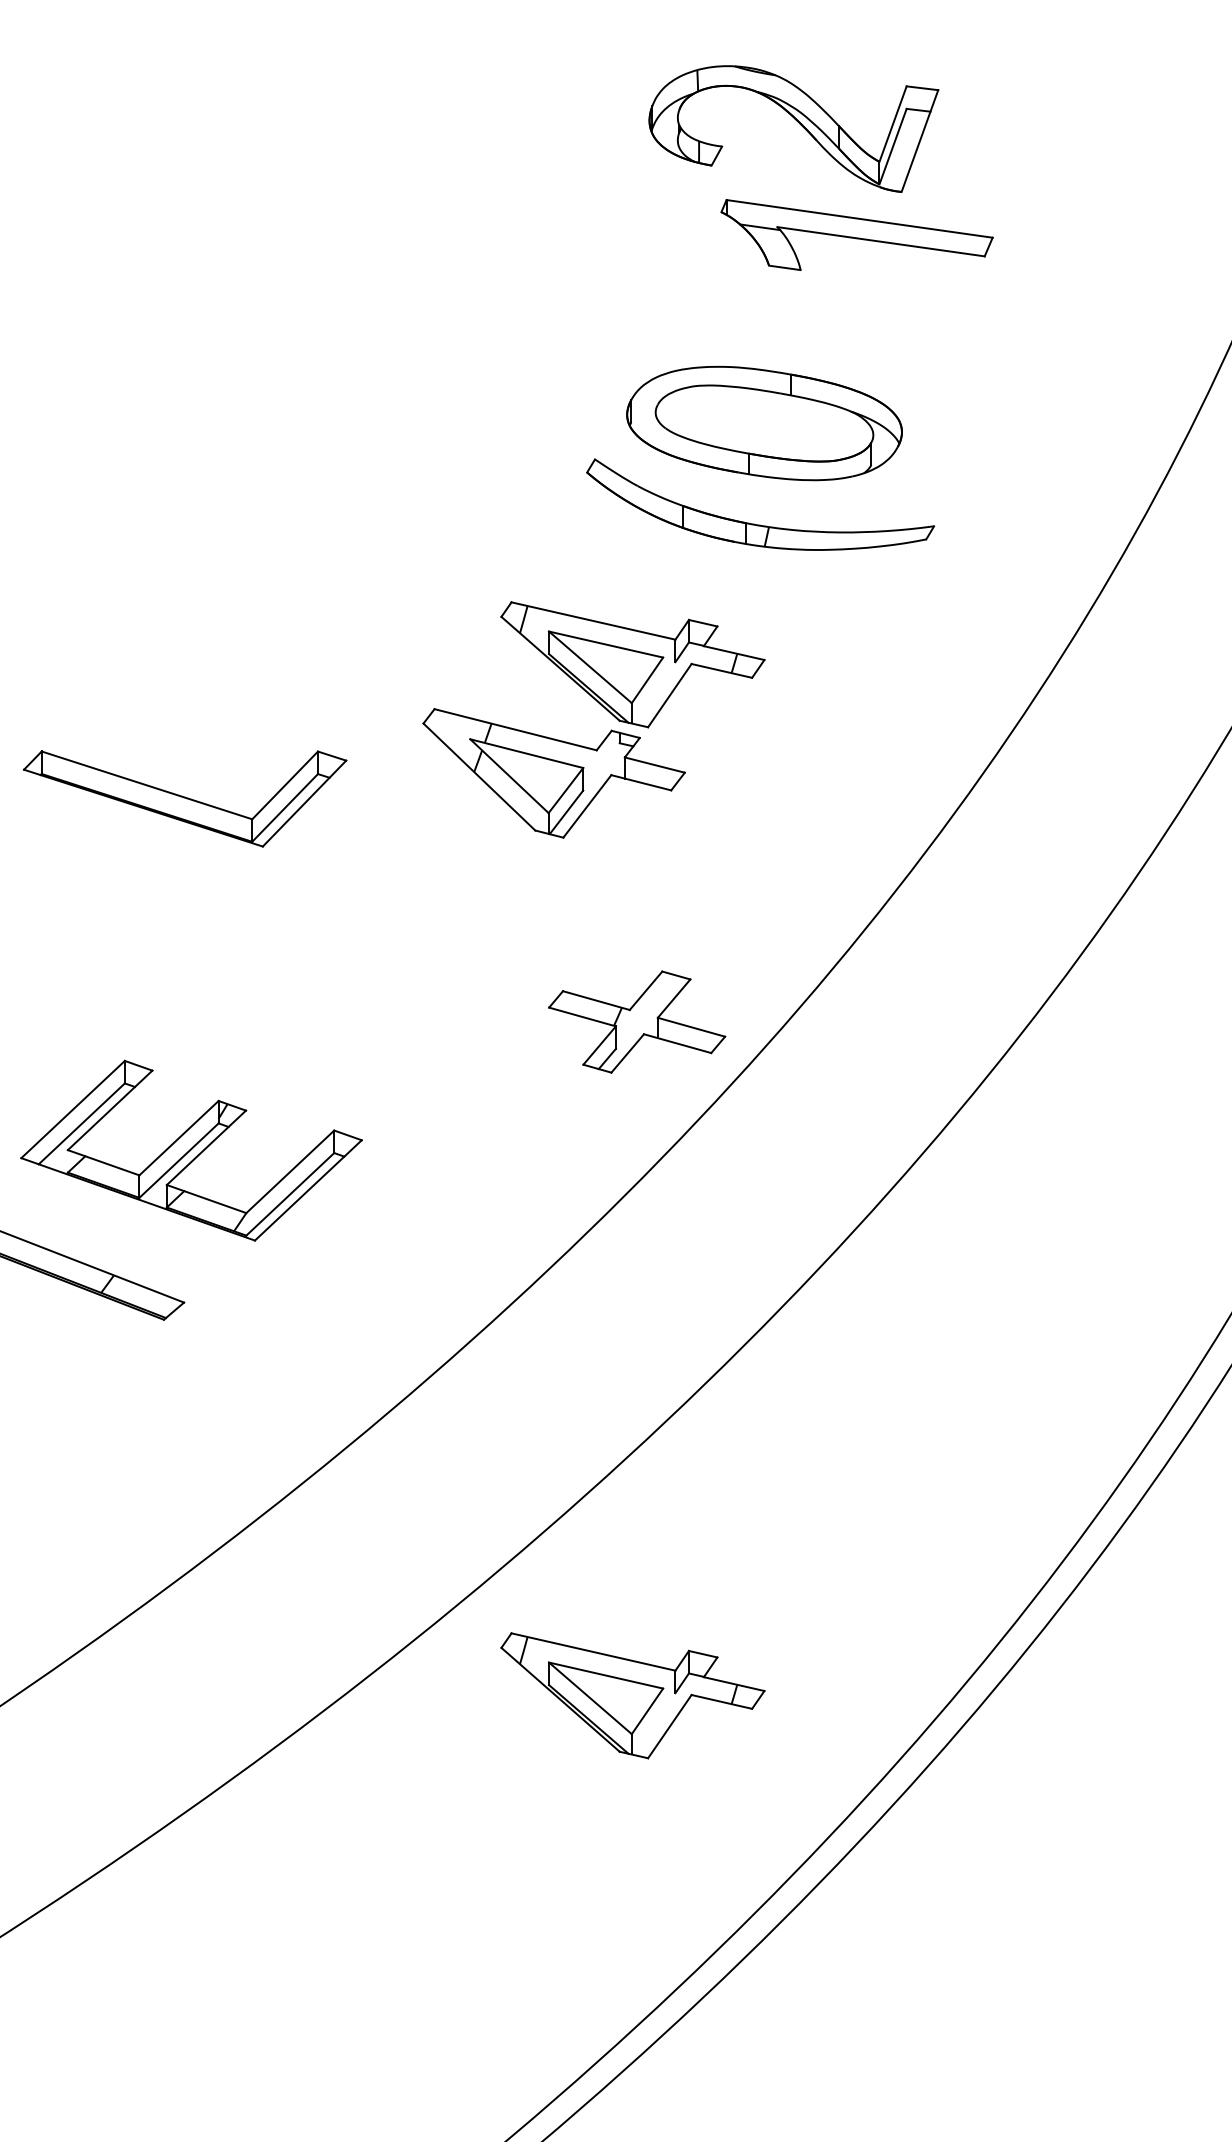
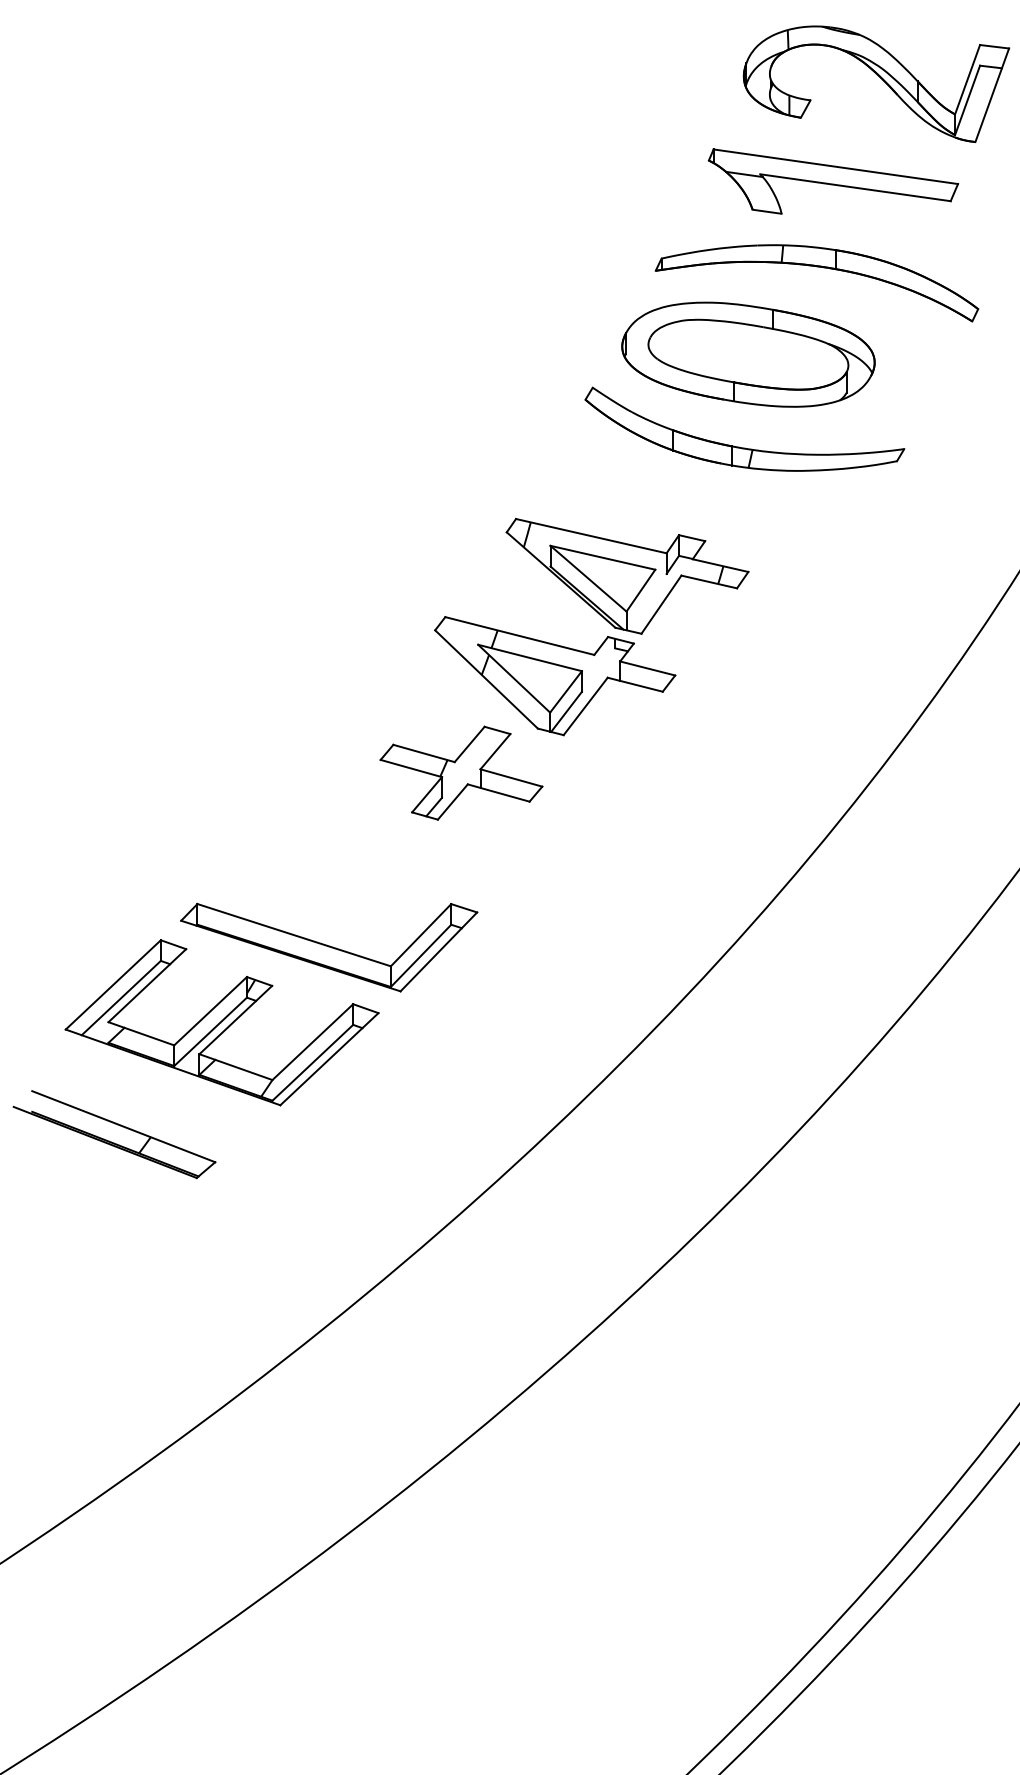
part: (798, 123) -> (880, 79), moved
part: (839, 328) -> (817, 267), added
part: (185, 798) -> (329, 947), moved
part: (637, 1021) -> (461, 772), moved
part: (632, 1695) -> (627, 1523), removed

